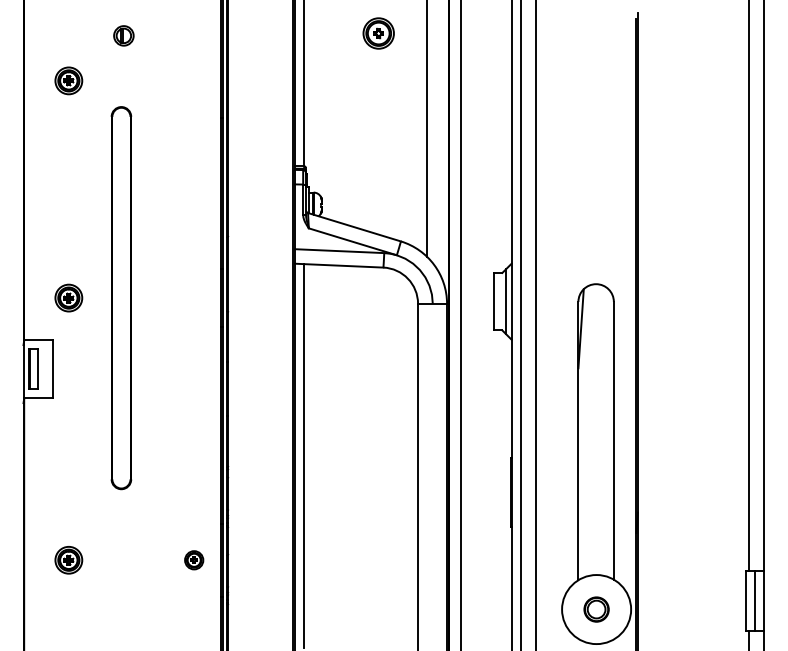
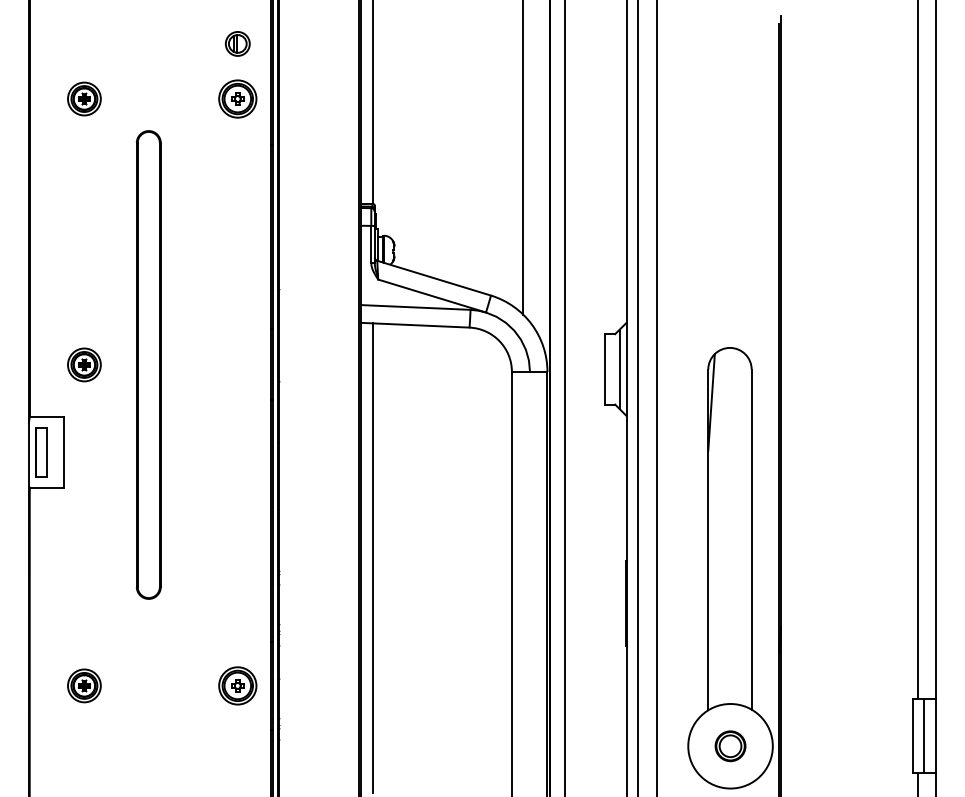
part: (378, 33) -> (237, 98), moved
part: (123, 35) -> (237, 43), moved
part: (193, 559) -> (237, 685), size x1.67

